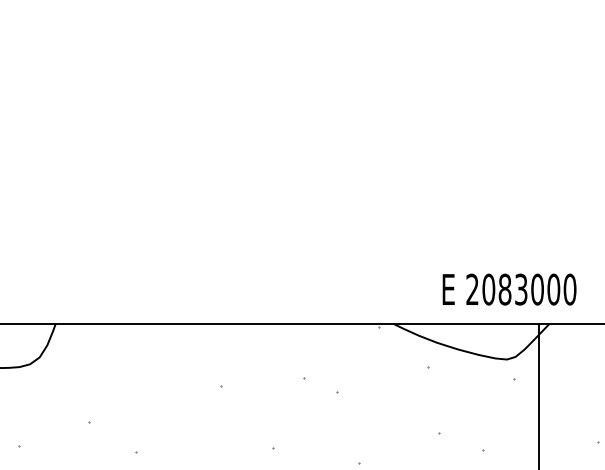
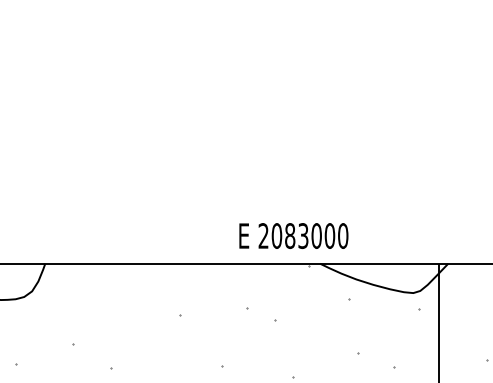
text: (509, 289) -> (293, 235), moved

